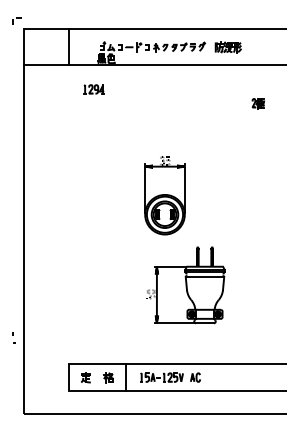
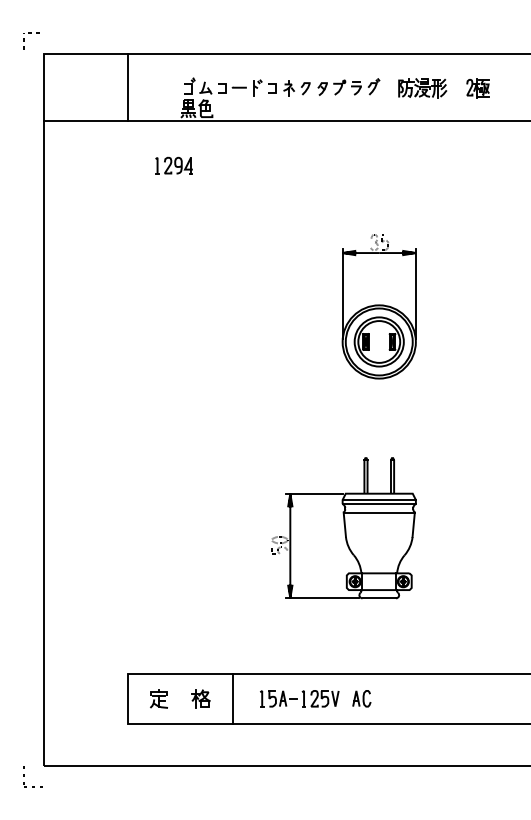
part: (257, 103) -> (476, 88), moved
part: (164, 195) -> (378, 306), moved
line: (13, 335) -> (25, 772), moved

